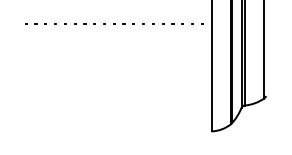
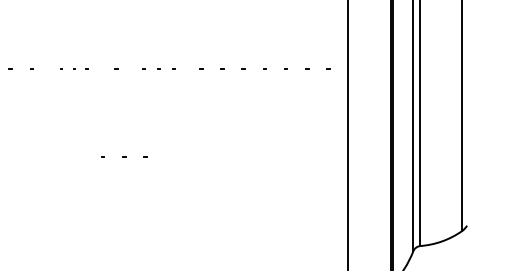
part: (84, 23) -> (73, 68), size x0.6
part: (123, 23) -> (157, 68), size x0.7
part: (107, 64) -> (123, 157), added

